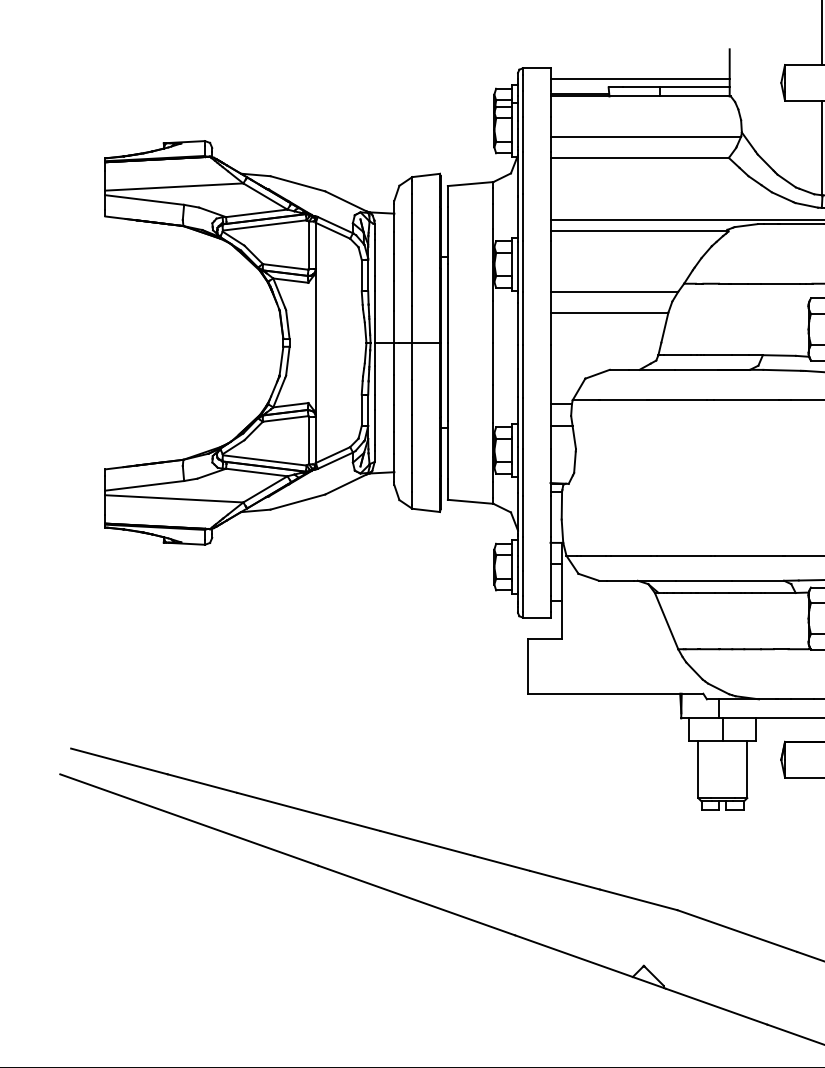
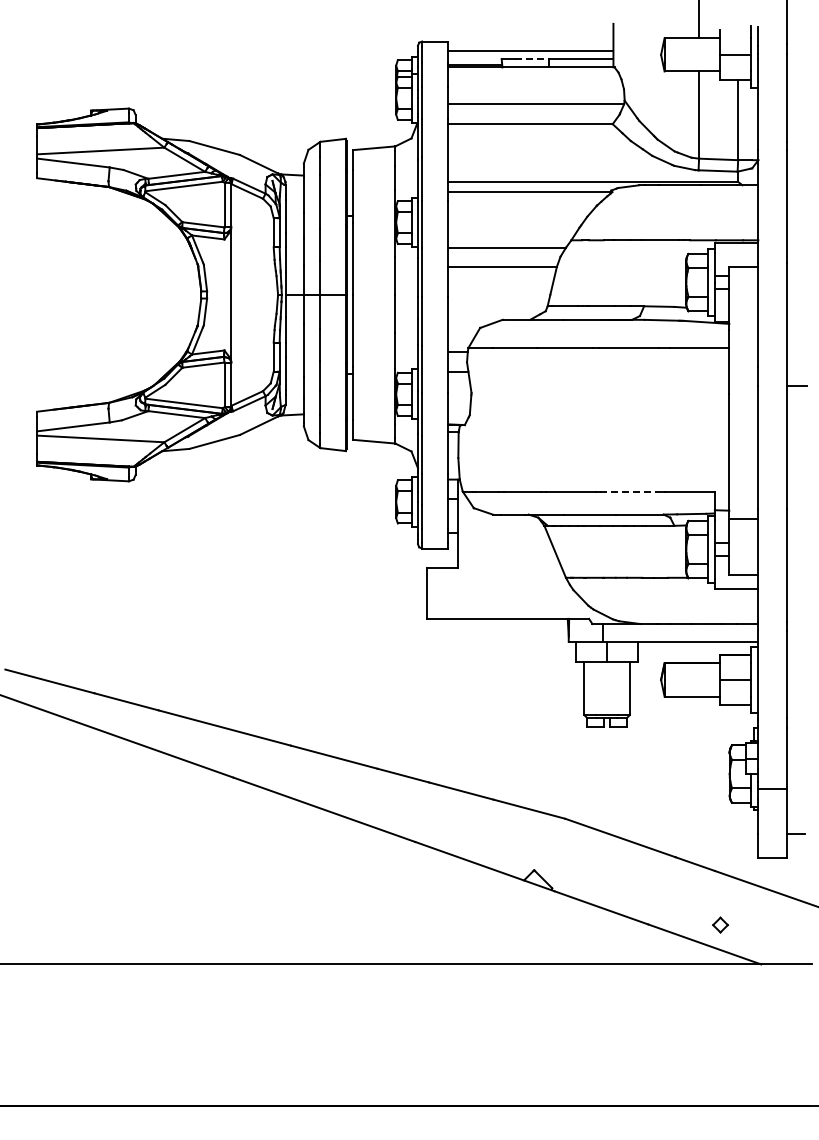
line: (642, 87) -> (532, 59), solid -> dashed
line: (750, 555) -> (632, 491), solid -> dashed

